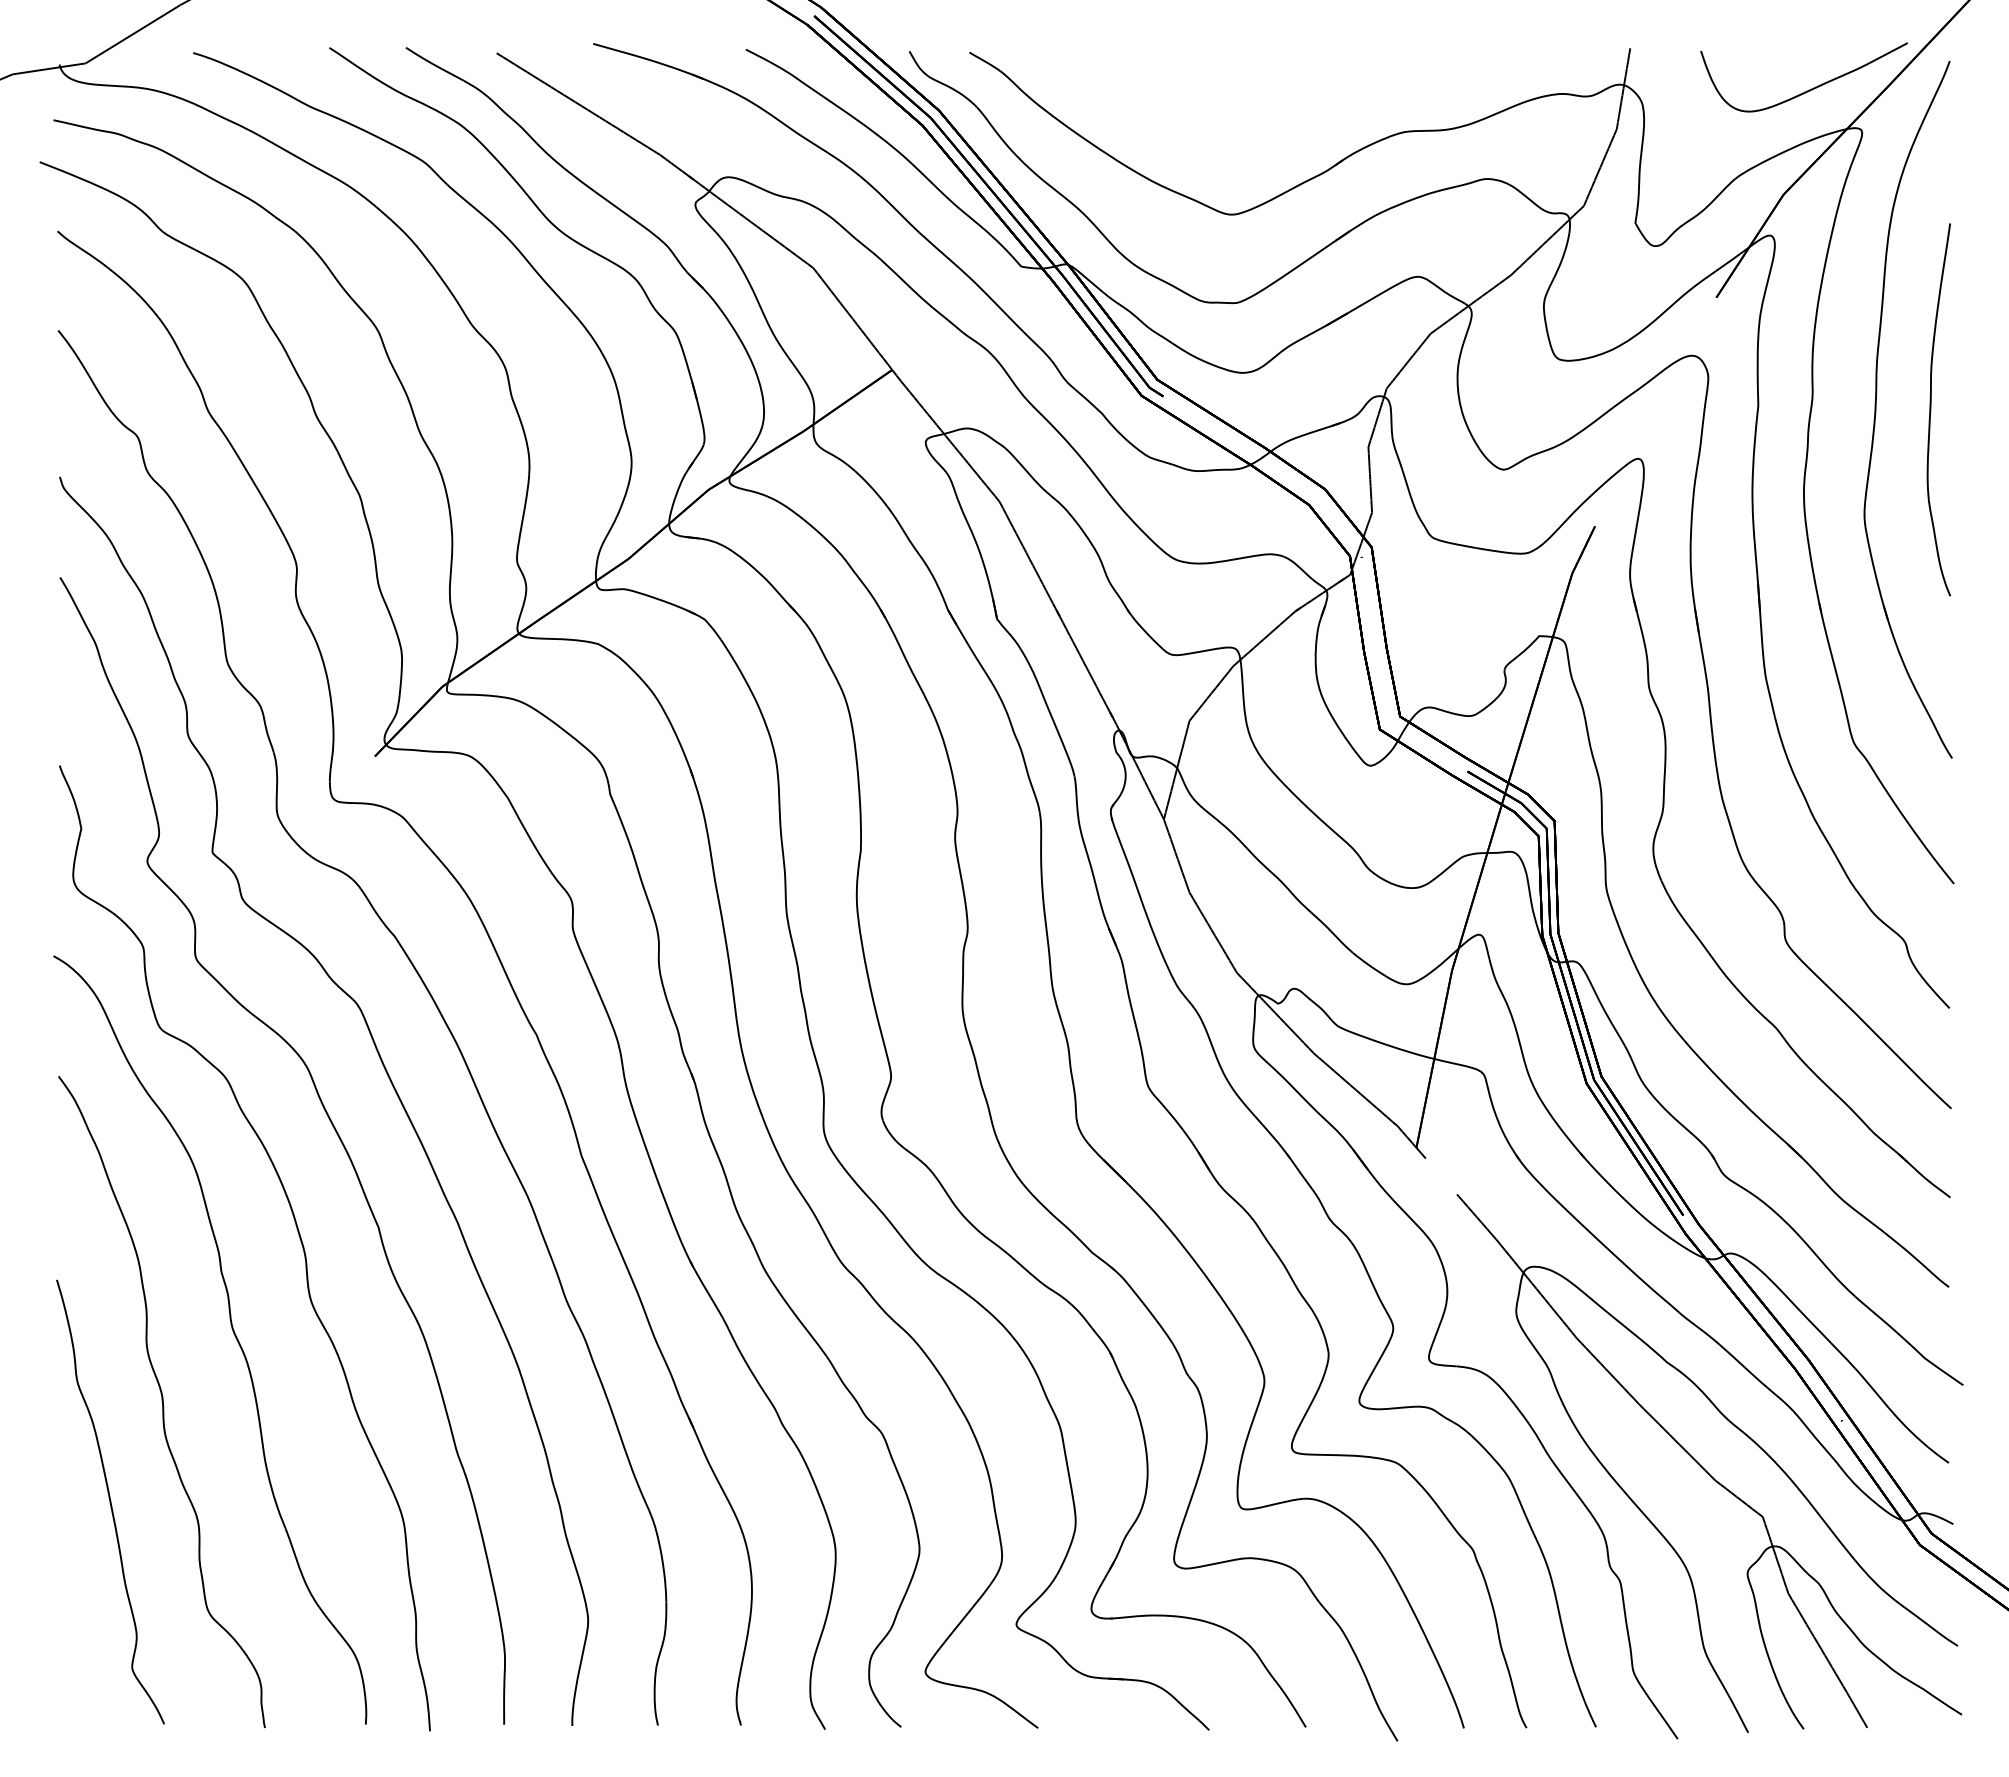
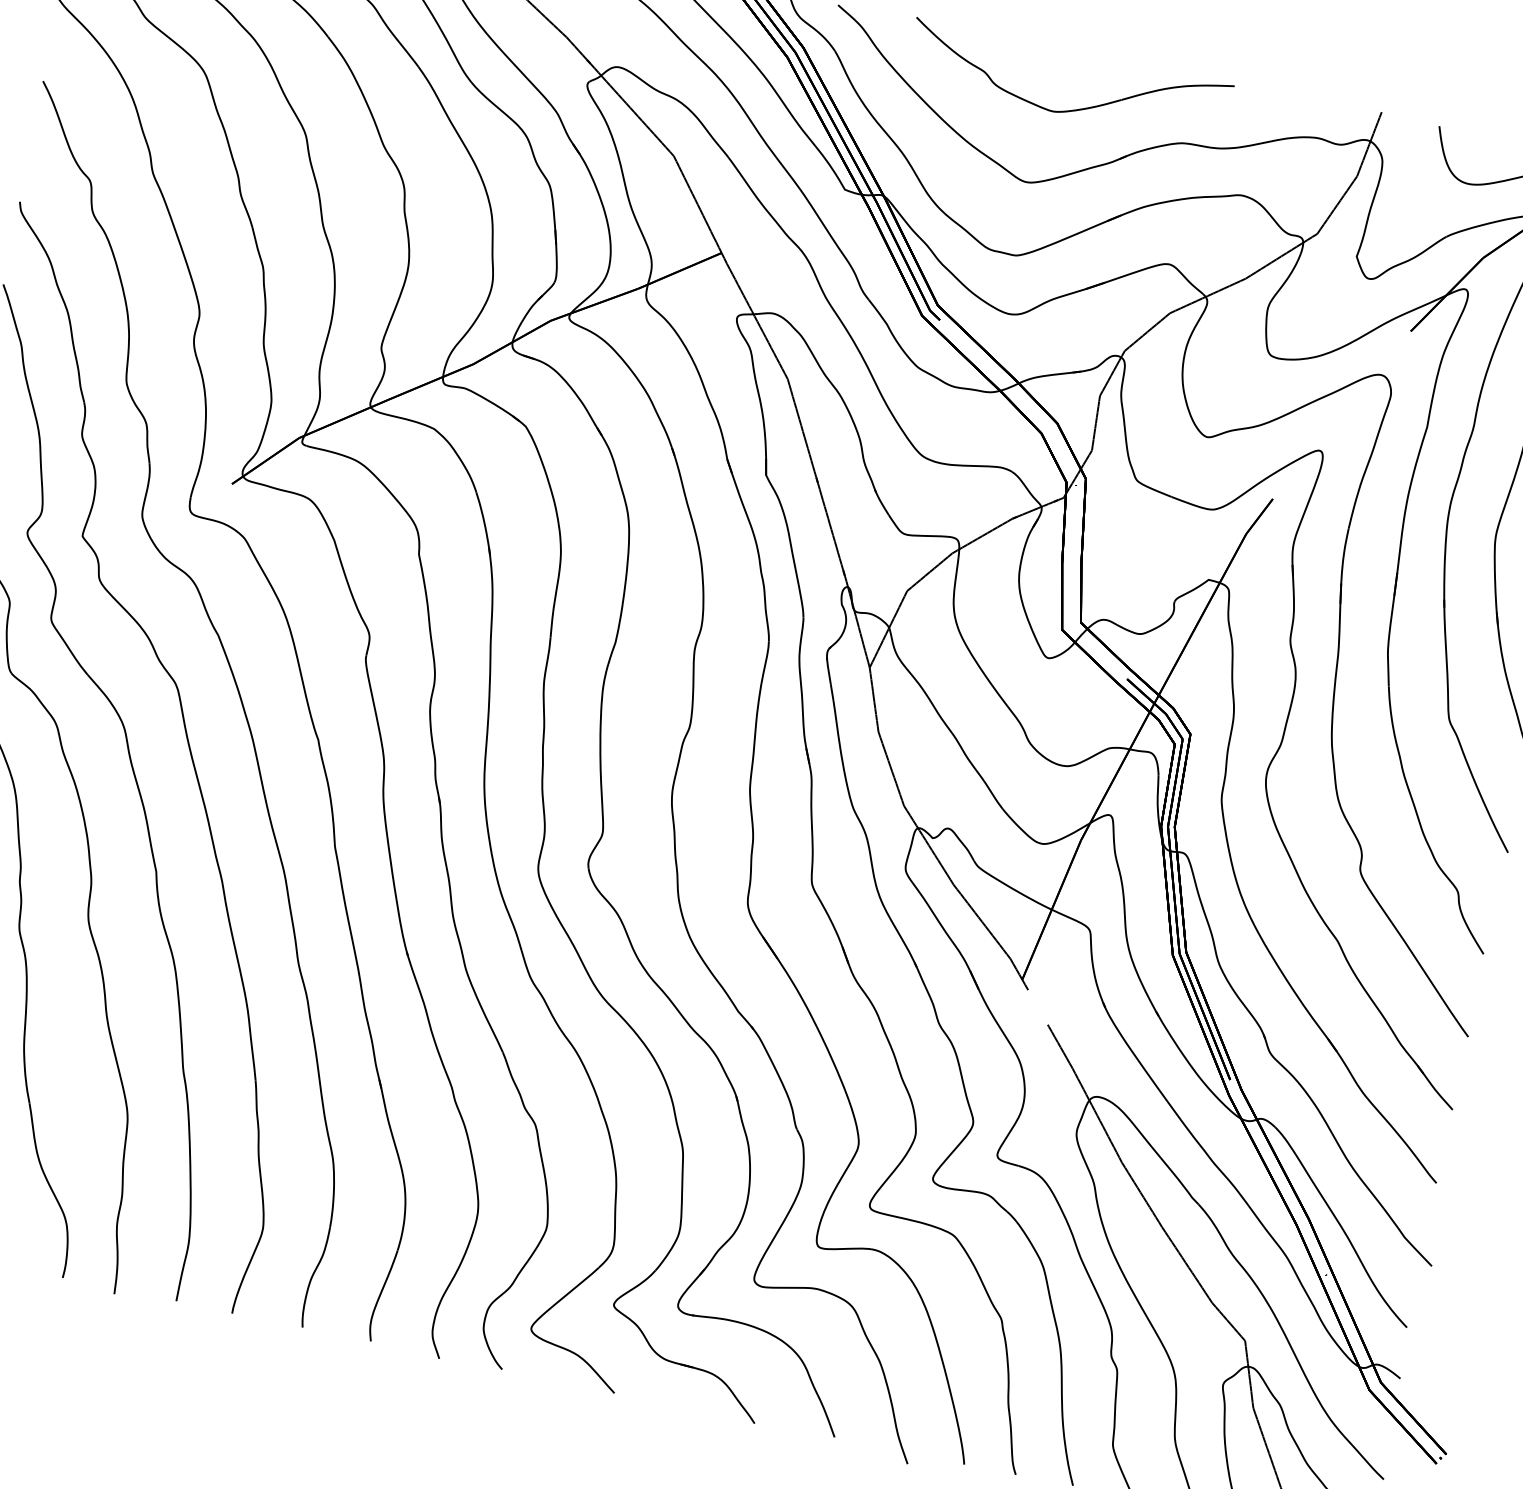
part: (1267, 119) -> (1071, 109), added

